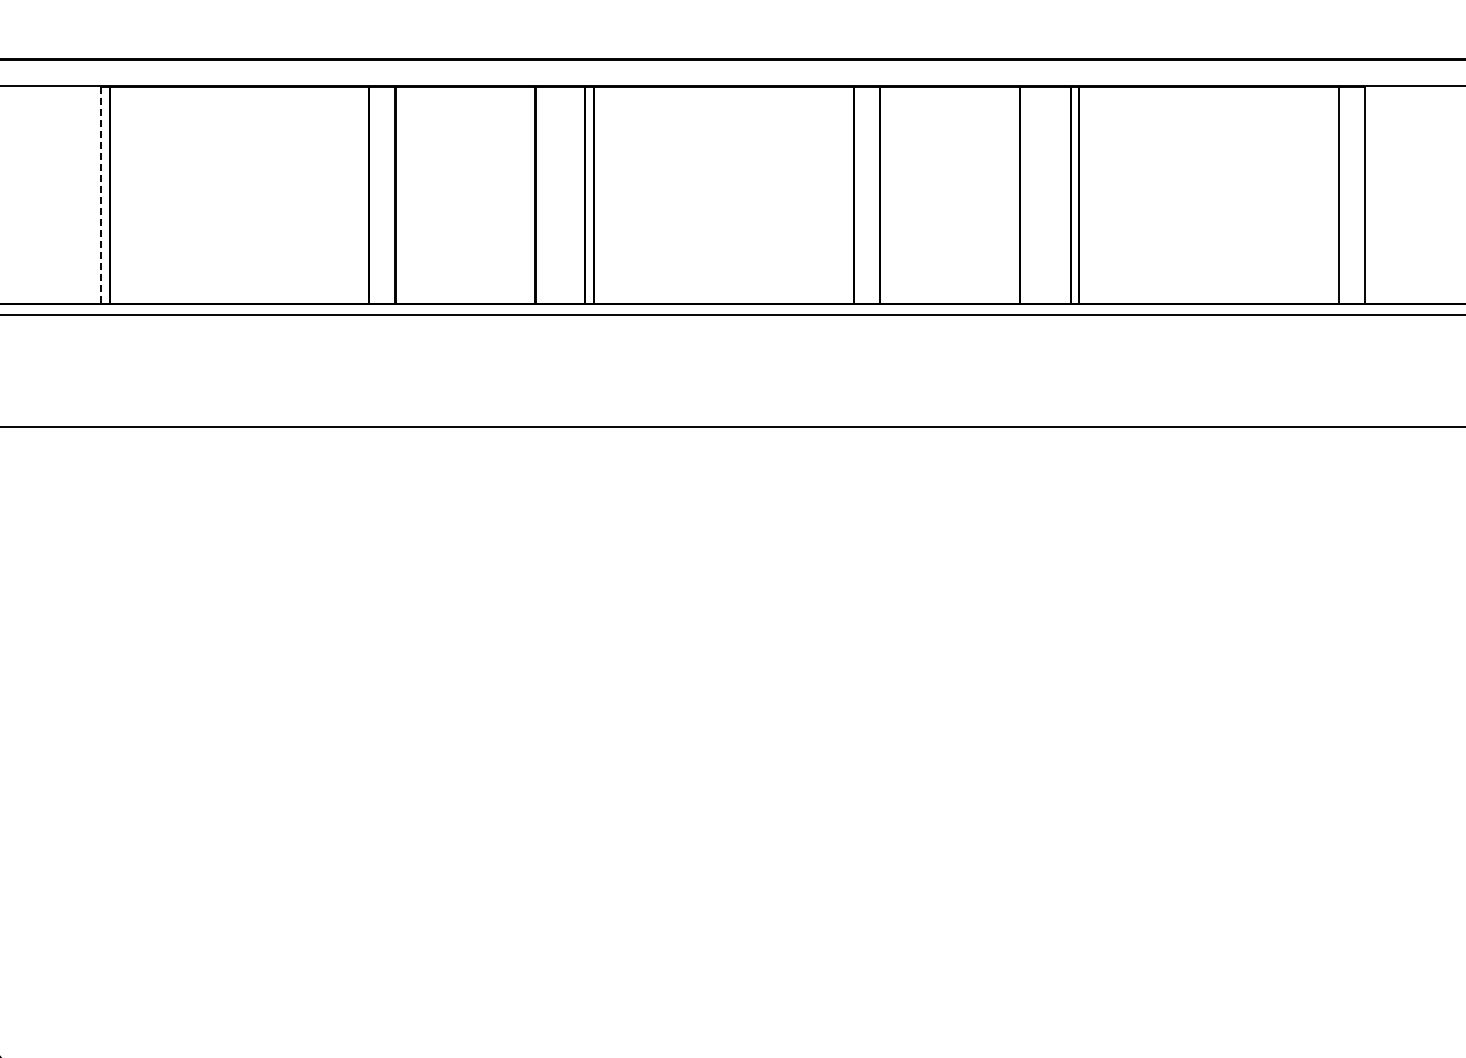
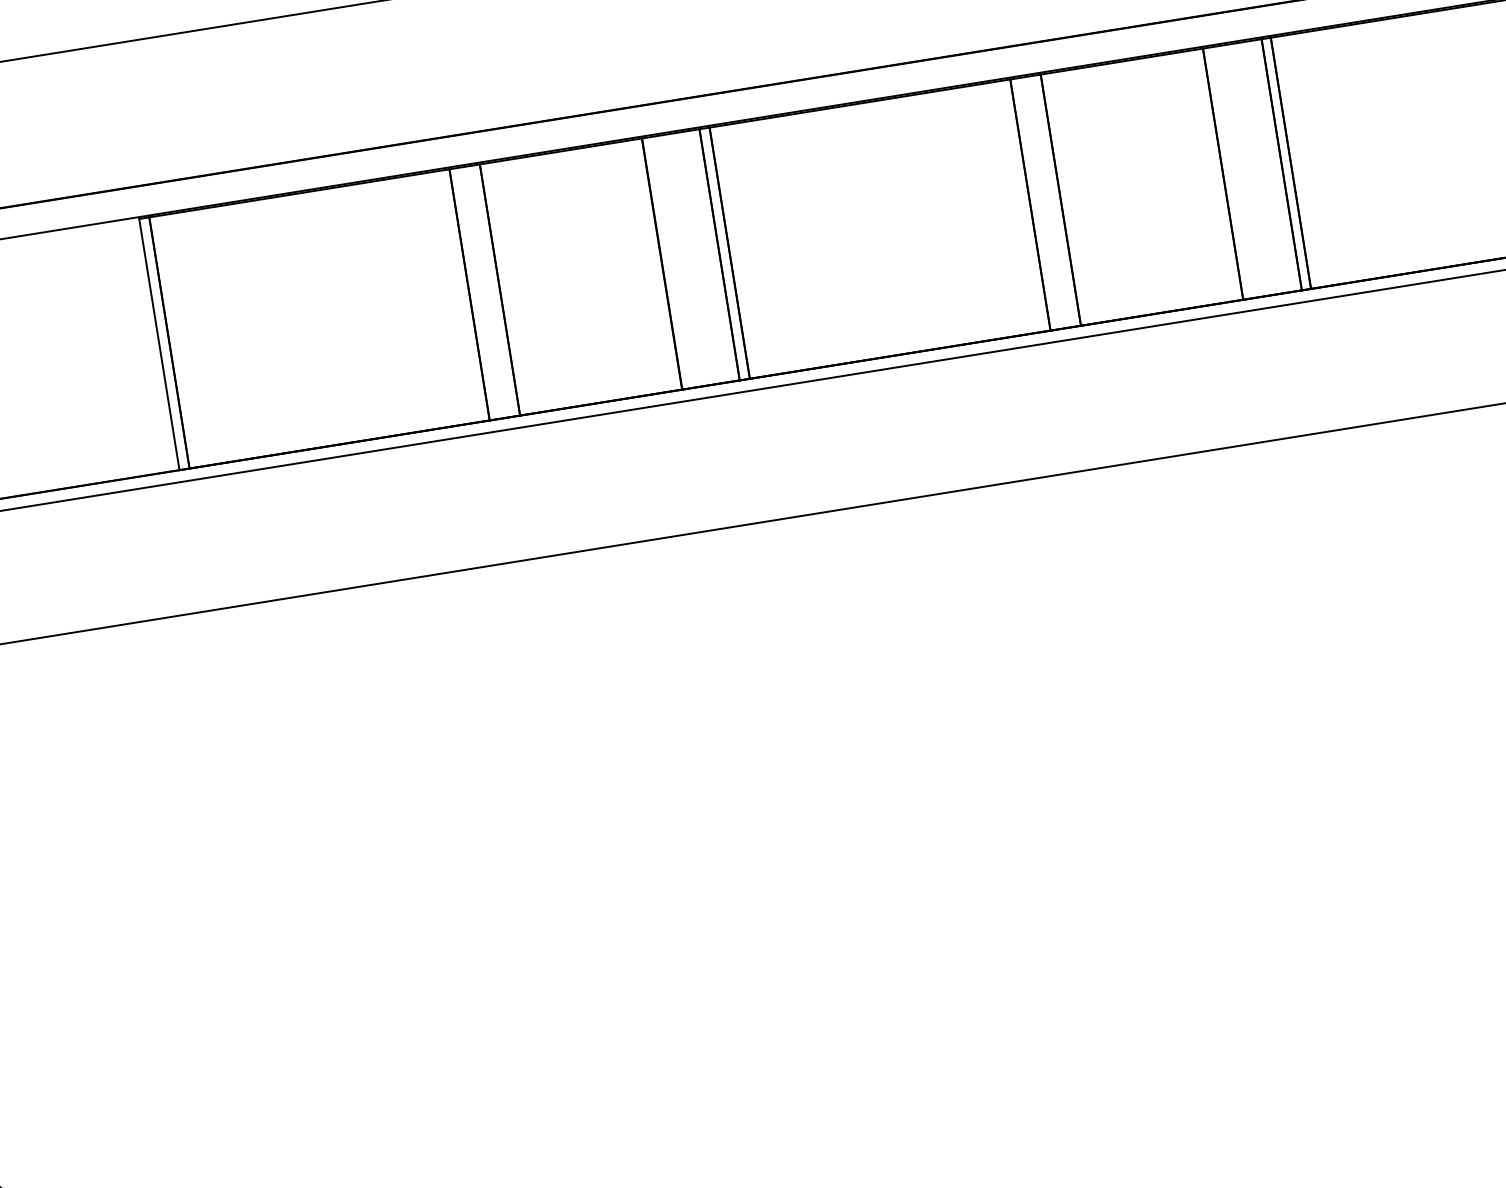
line: (101, 195) -> (159, 344), dashed -> solid

